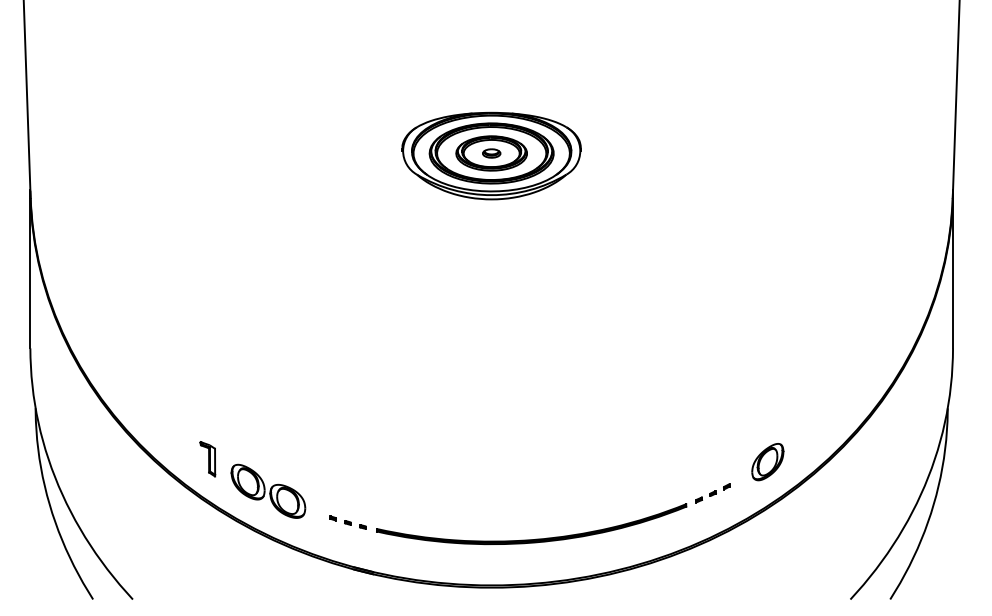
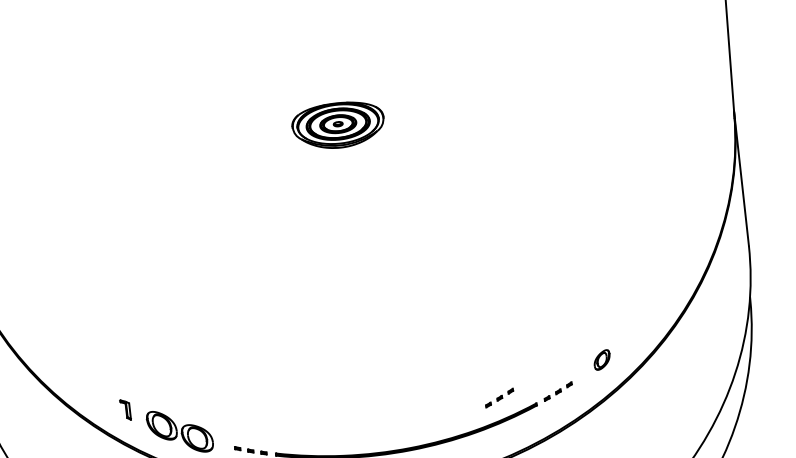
part: (491, 155) -> (338, 125), size x0.6
part: (207, 459) -> (125, 410), size x0.7
part: (767, 462) -> (601, 360), size x0.6
part: (643, 493) -> (499, 398), added

